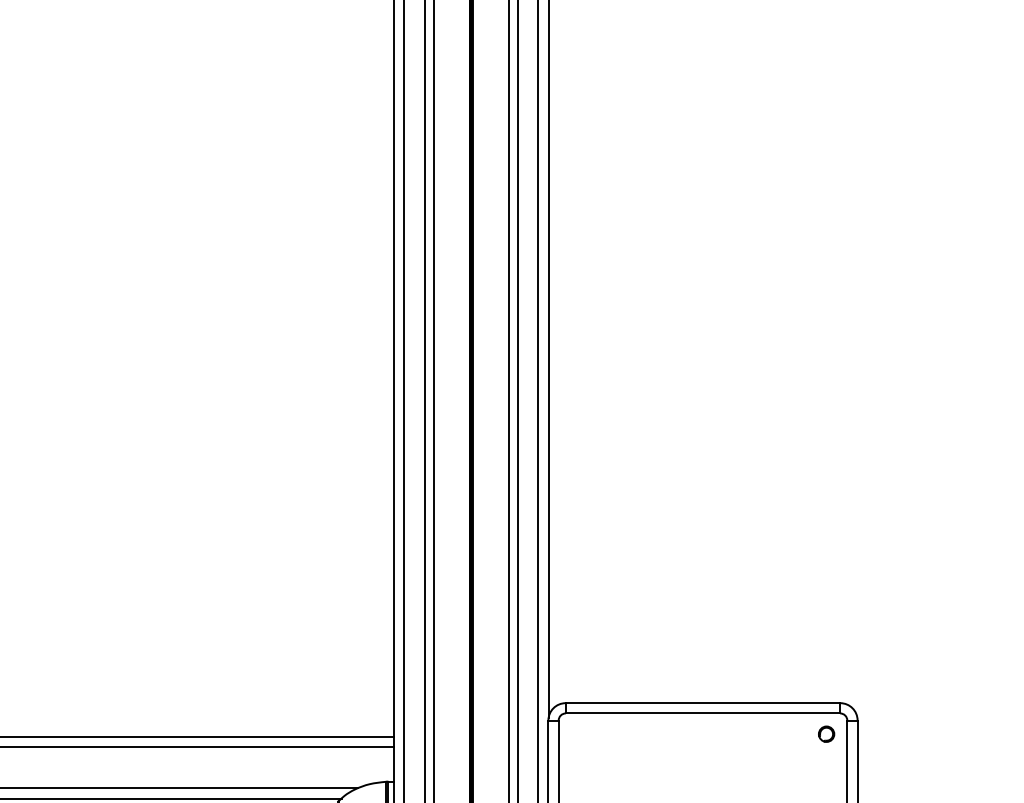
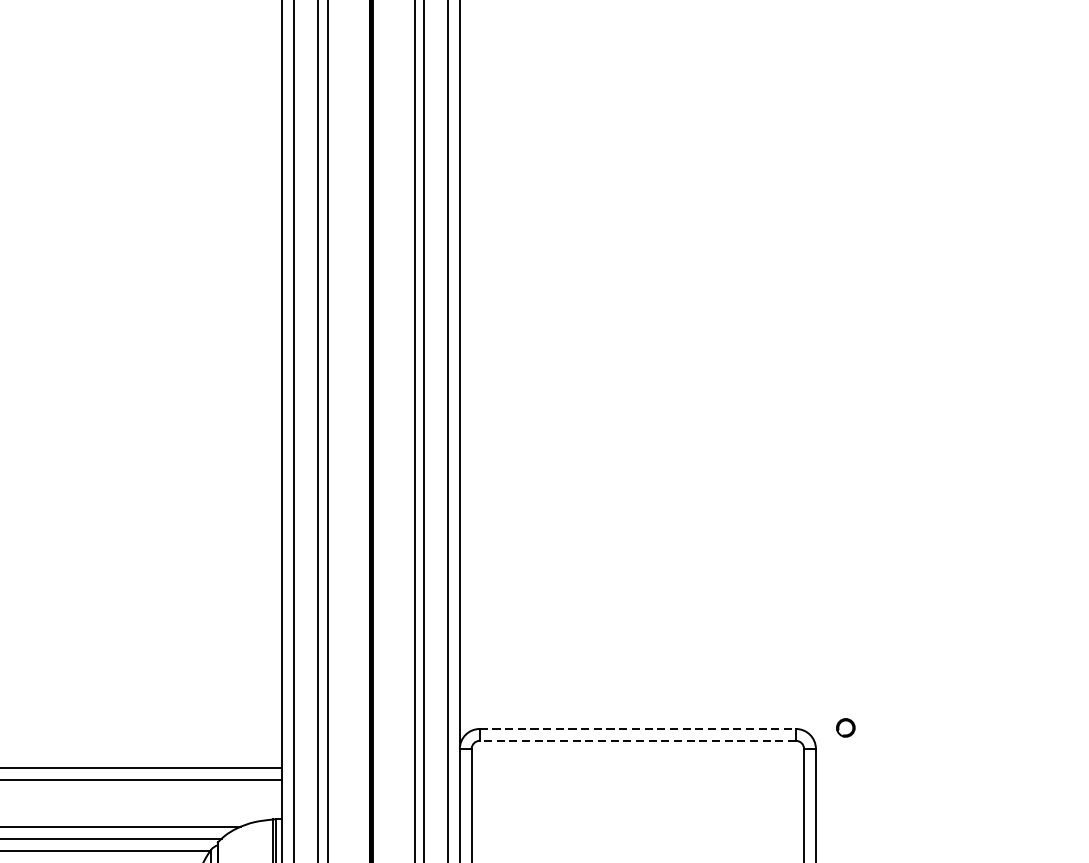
line: (703, 703) -> (638, 729), solid -> dashed
line: (702, 713) -> (637, 740), solid -> dashed
part: (826, 733) -> (845, 727), moved

